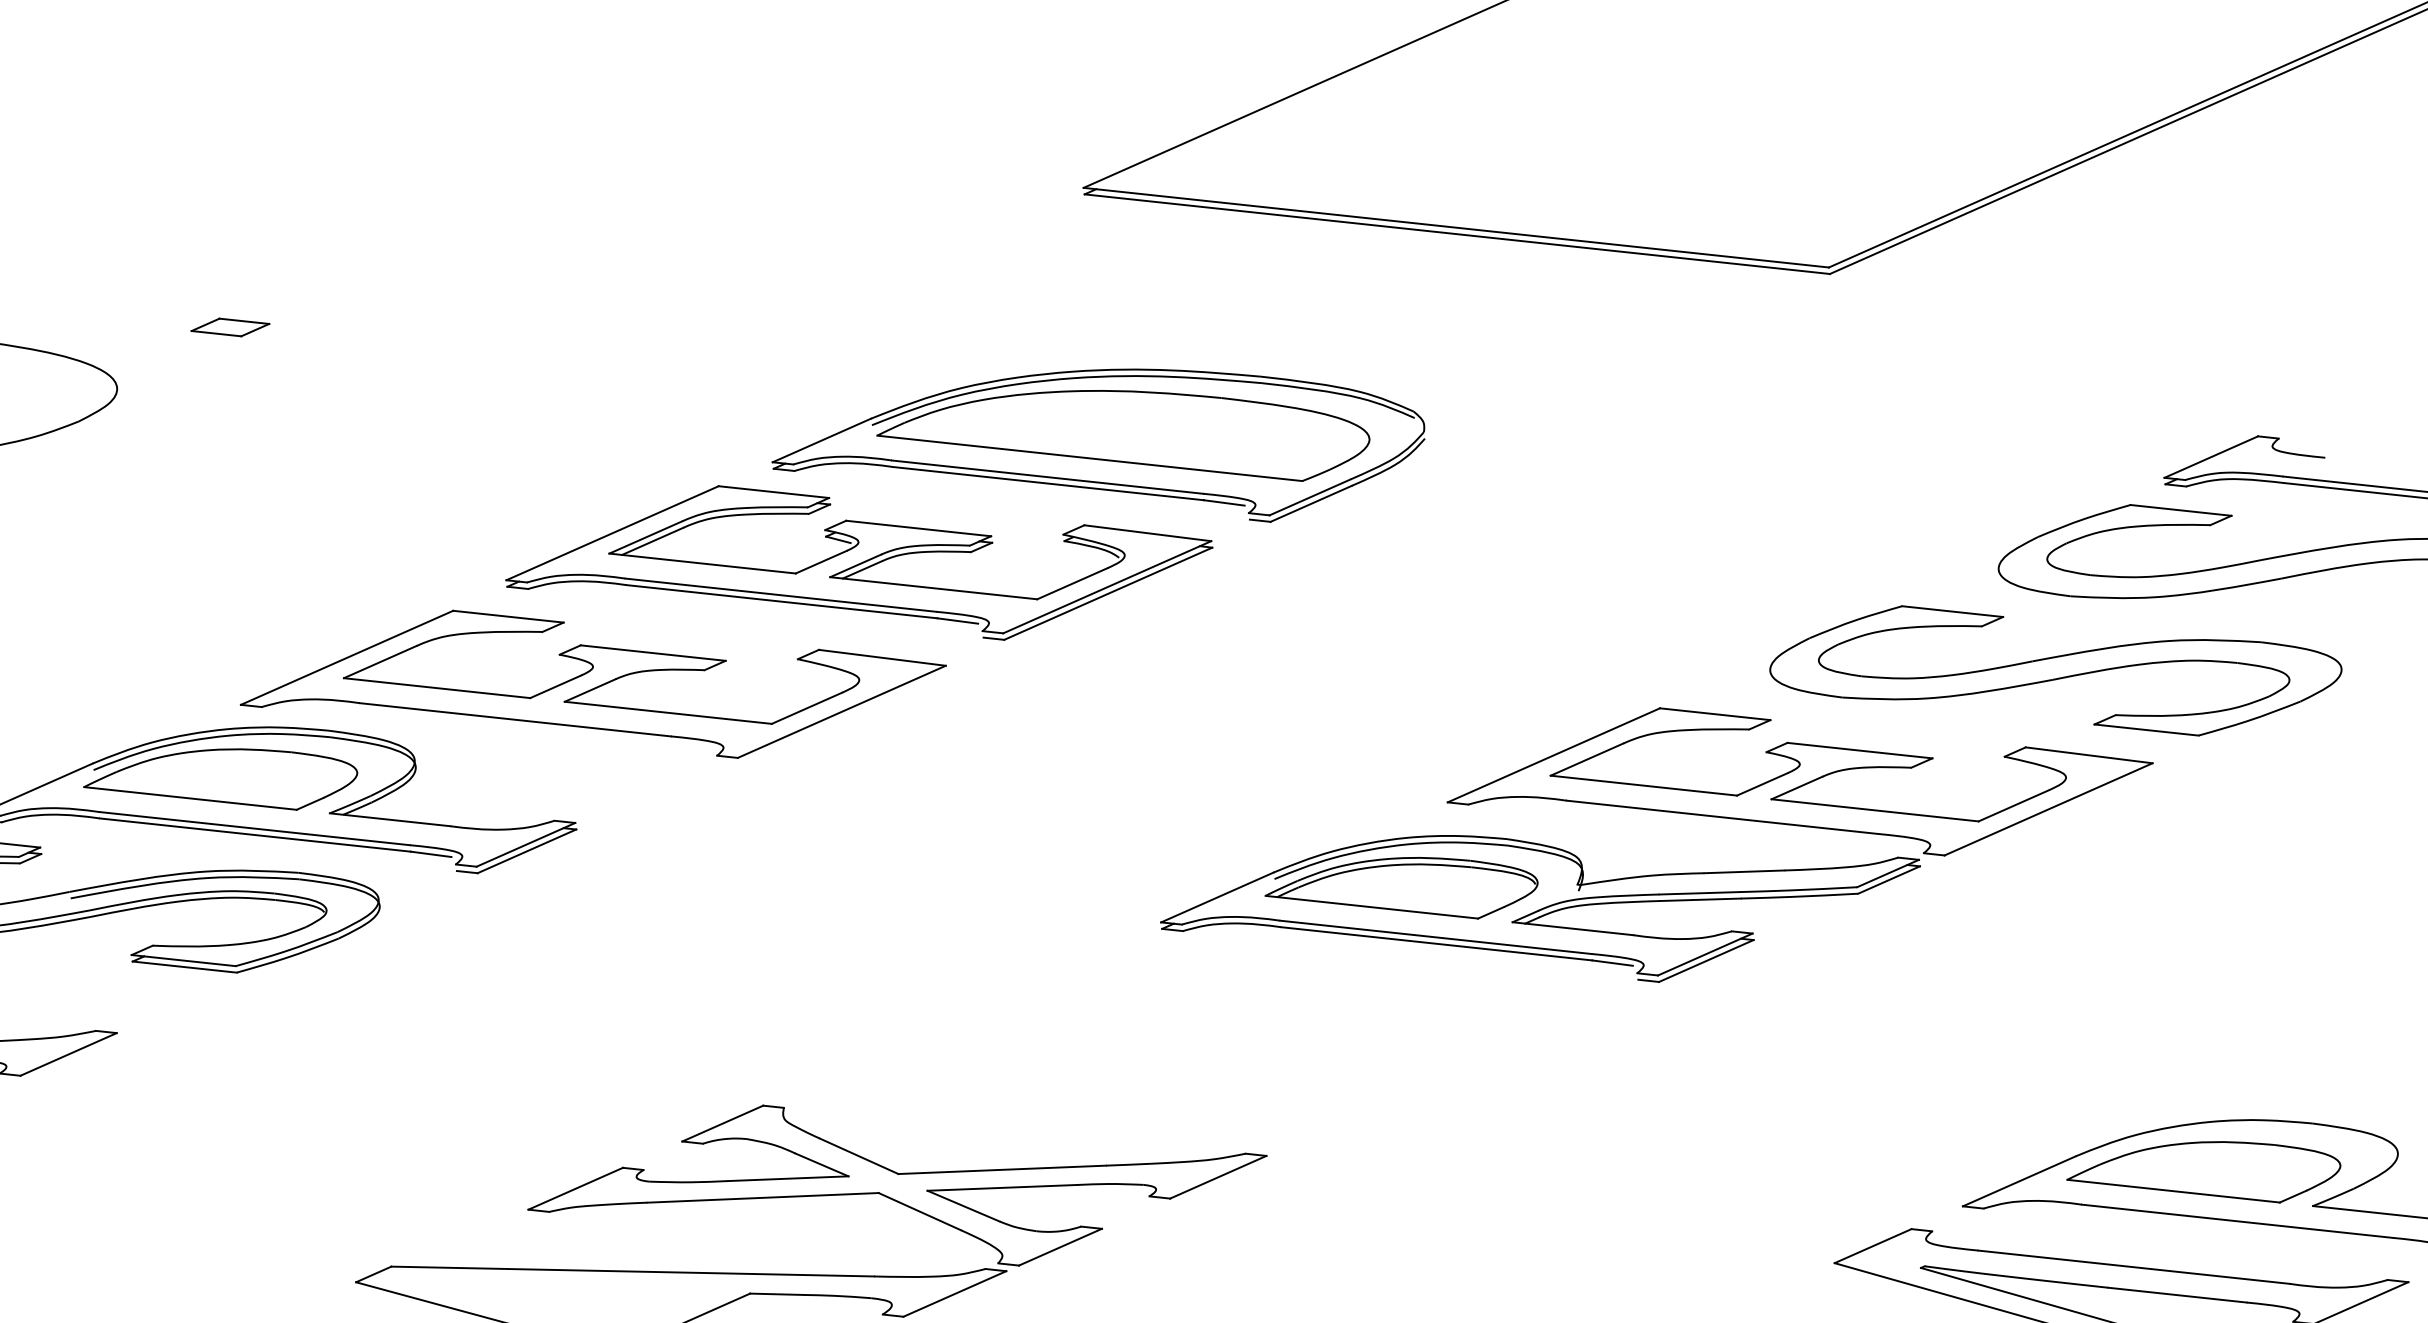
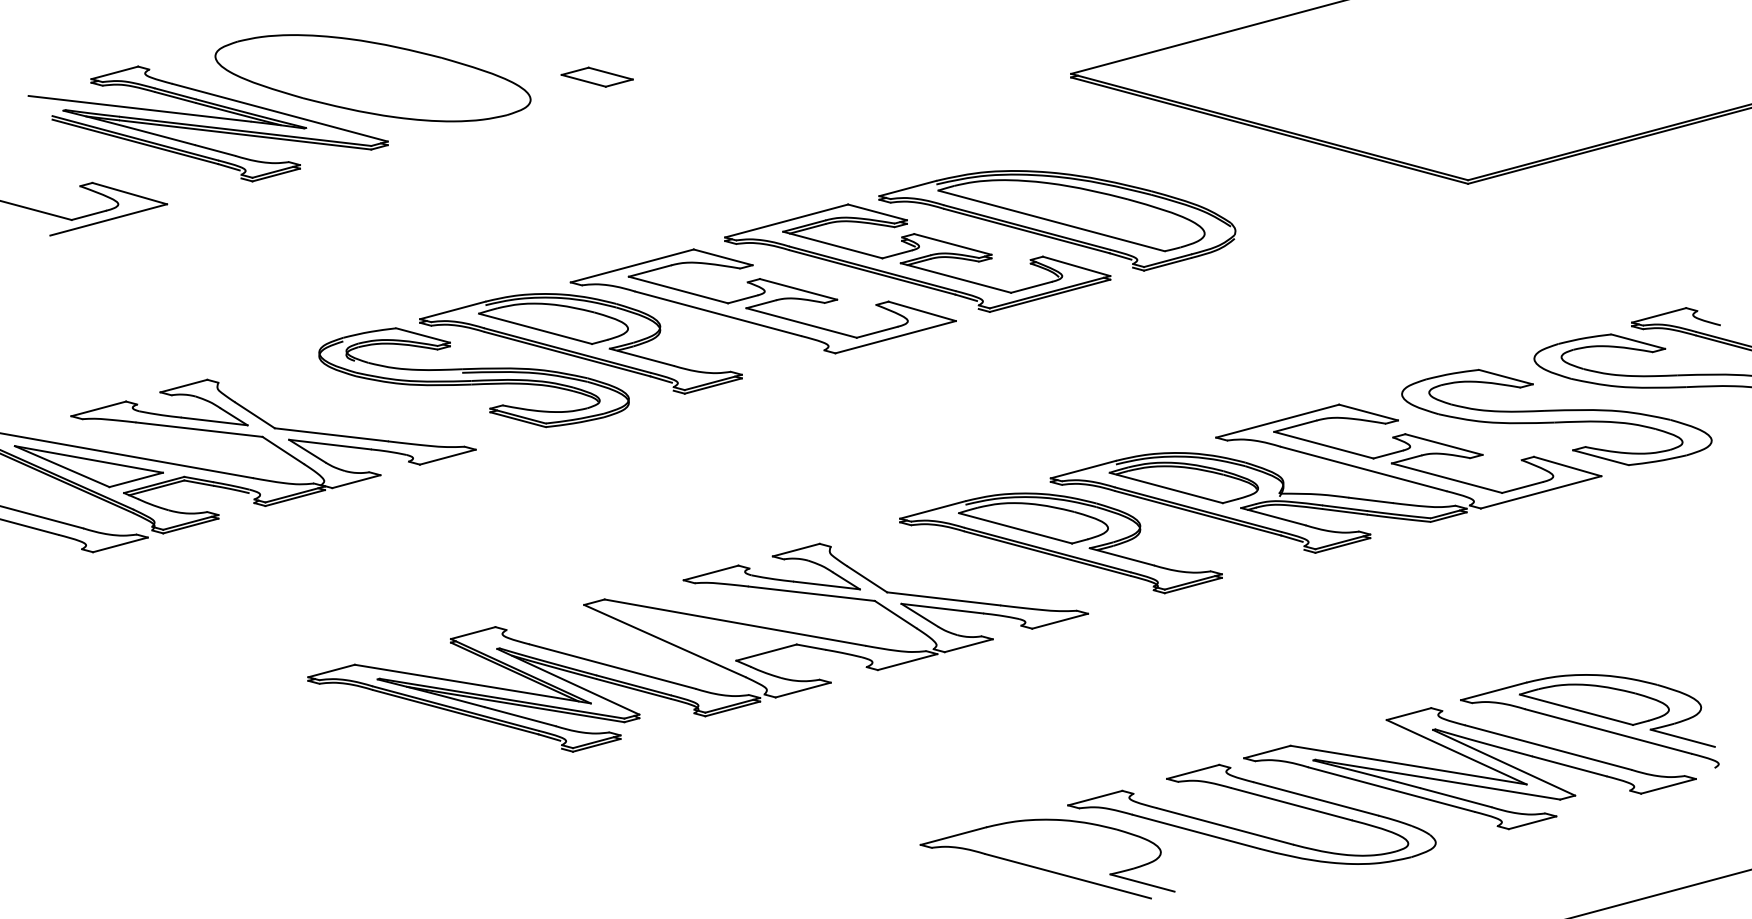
part: (229, 326) -> (596, 76), size x1.67
part: (1196, 1037) -> (1060, 543), added

